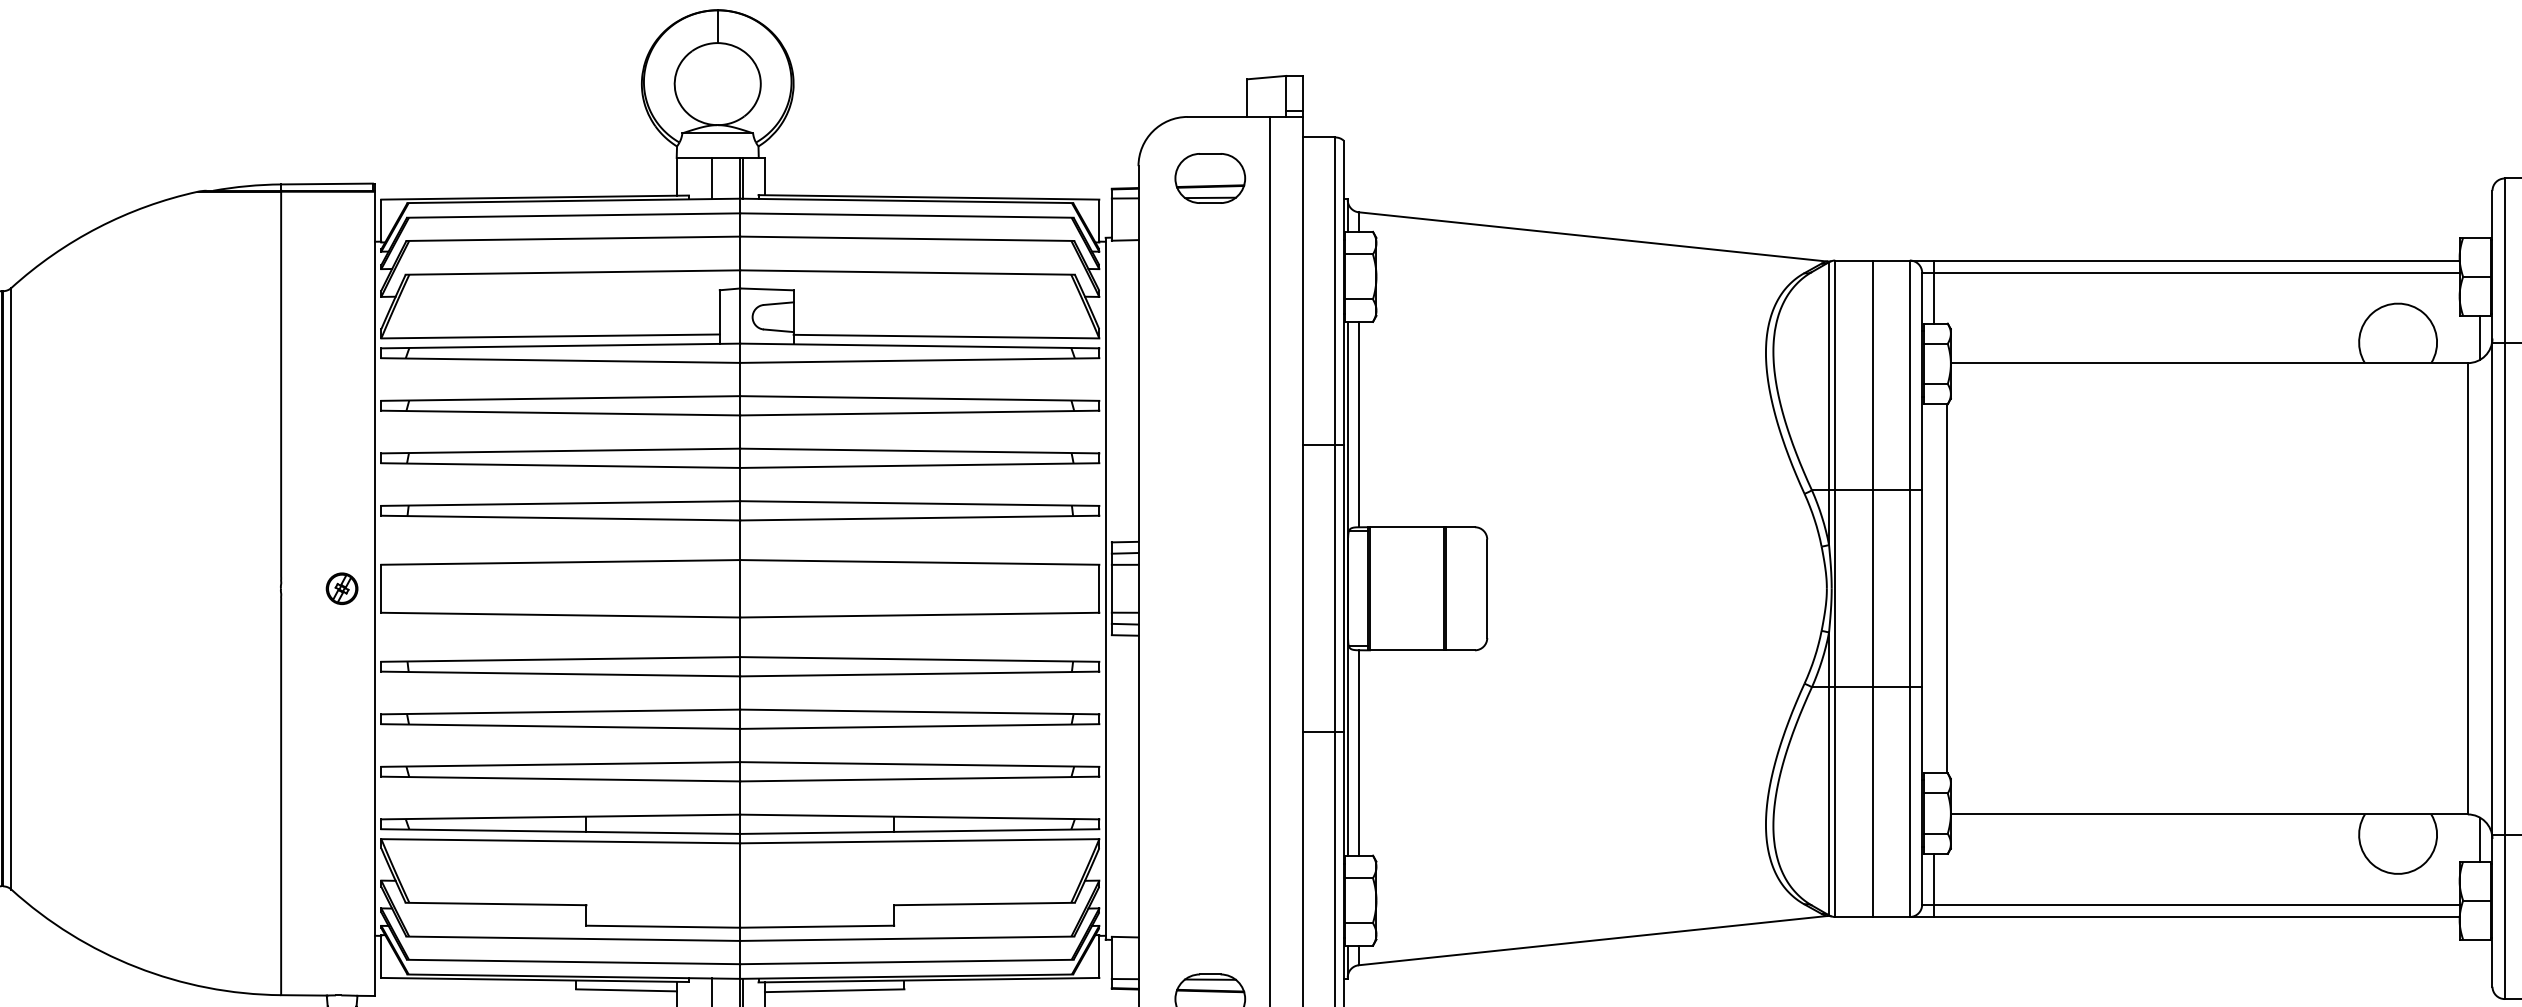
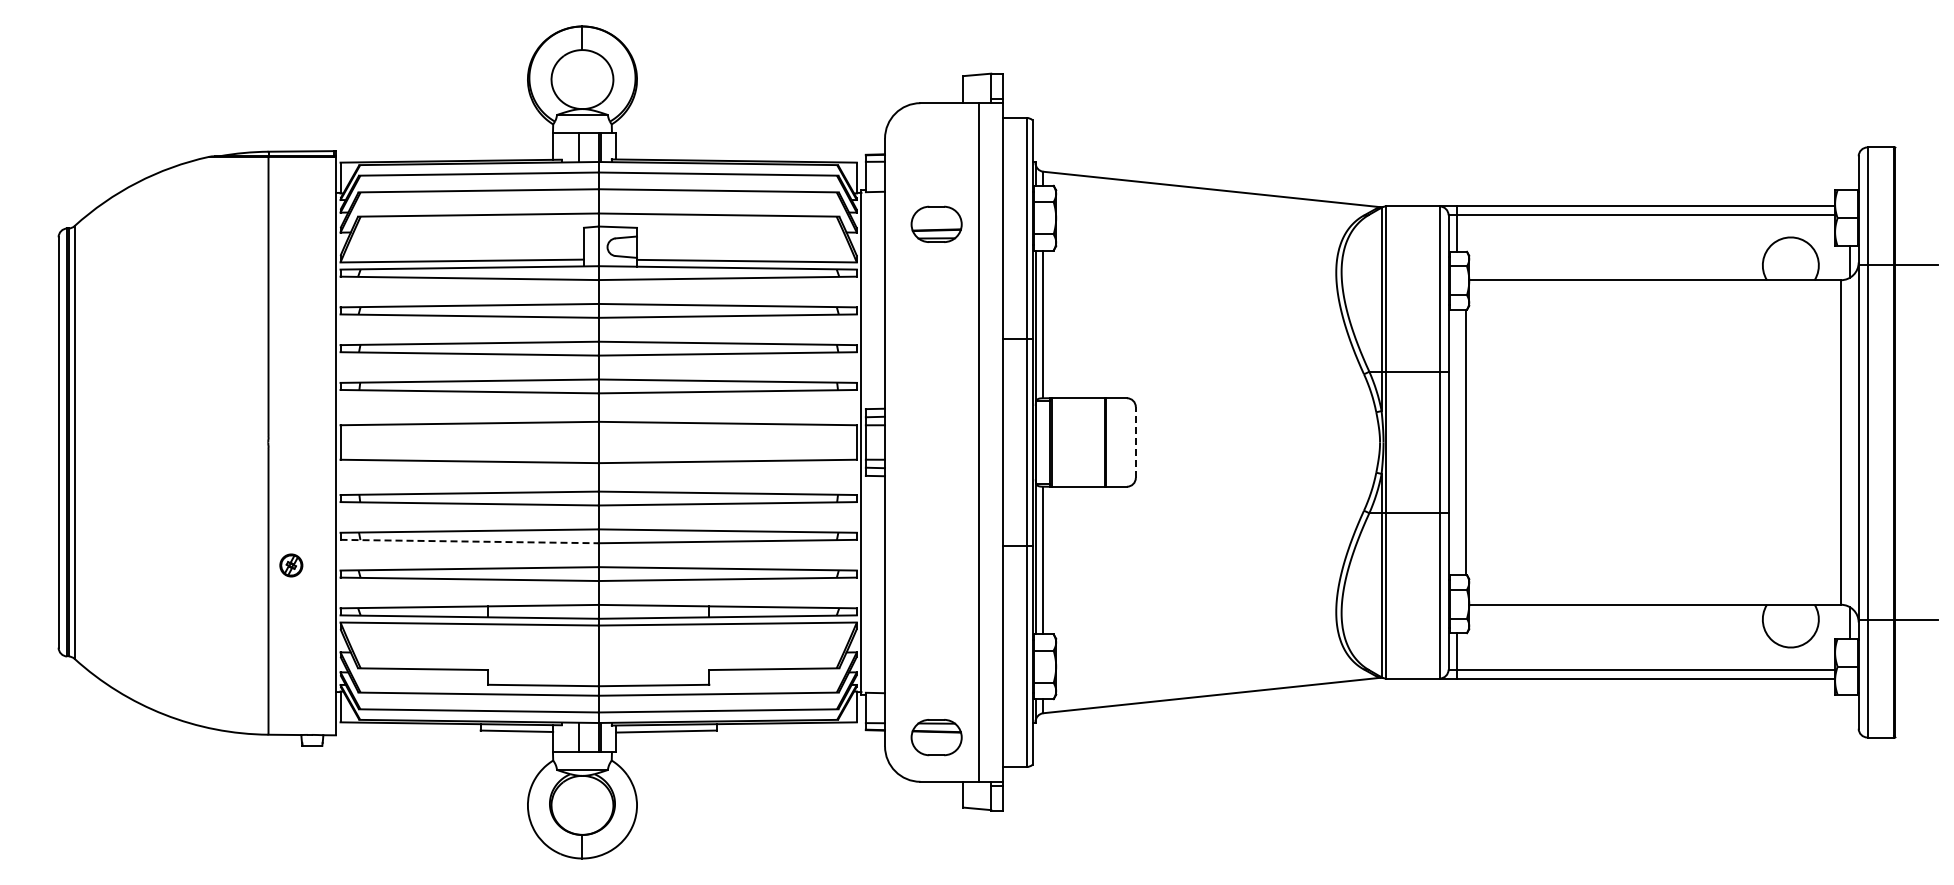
part: (1210, 177) -> (936, 223), moved
part: (342, 588) -> (291, 565), moved
line: (1486, 588) -> (1135, 442), solid -> dashed
line: (1873, 588) -> (1413, 442), removed
line: (562, 726) -> (470, 541), solid -> dashed

